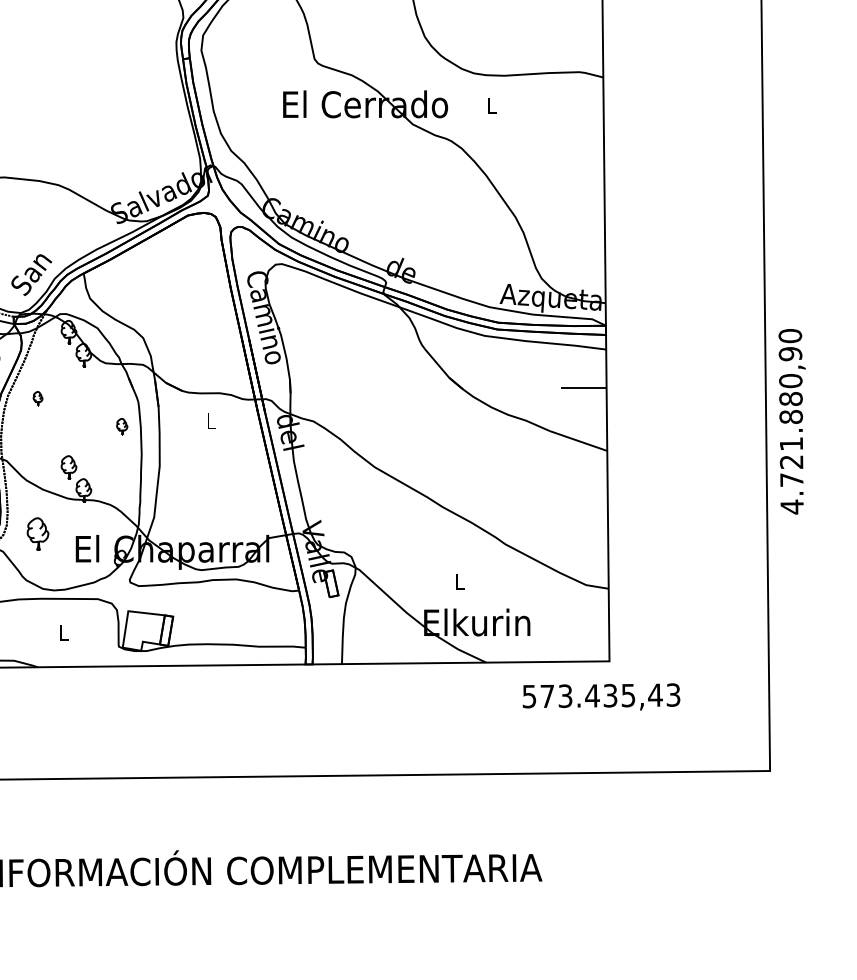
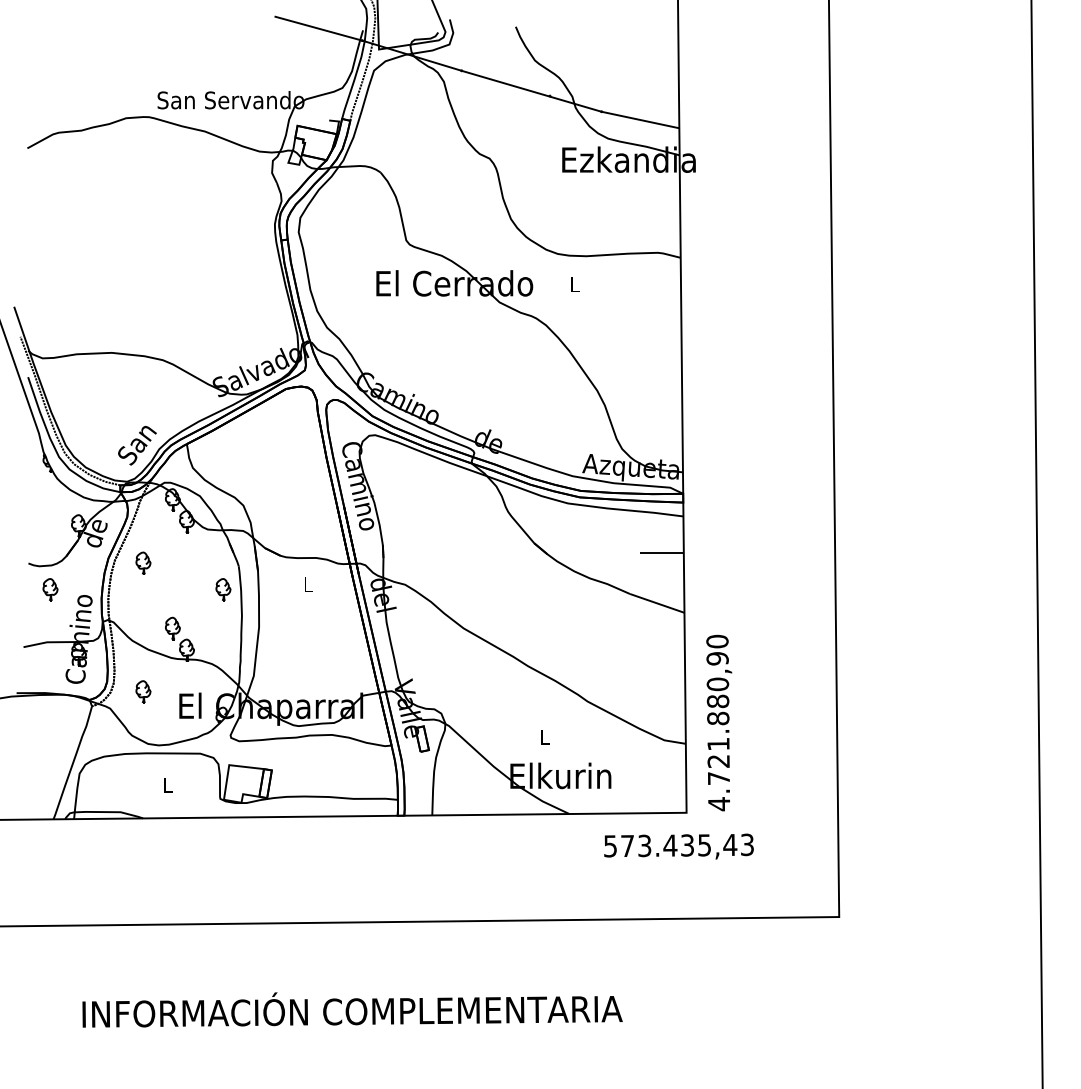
part: (38, 398) -> (143, 562), size x1.67
text: (792, 421) -> (719, 722), moved
part: (122, 426) -> (223, 589), size x1.43
part: (38, 533) -> (143, 691), size x0.71

